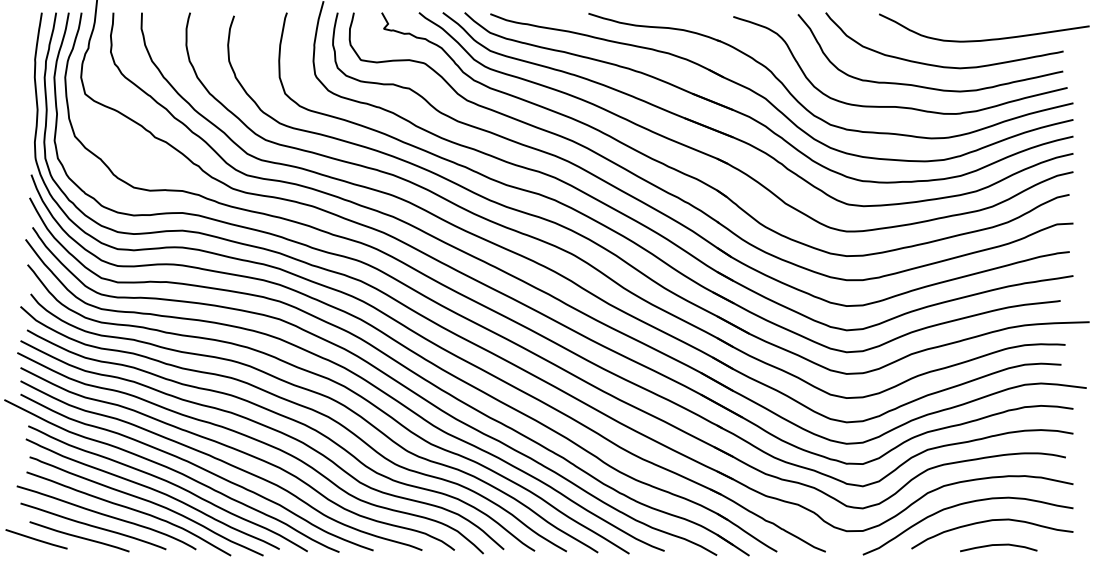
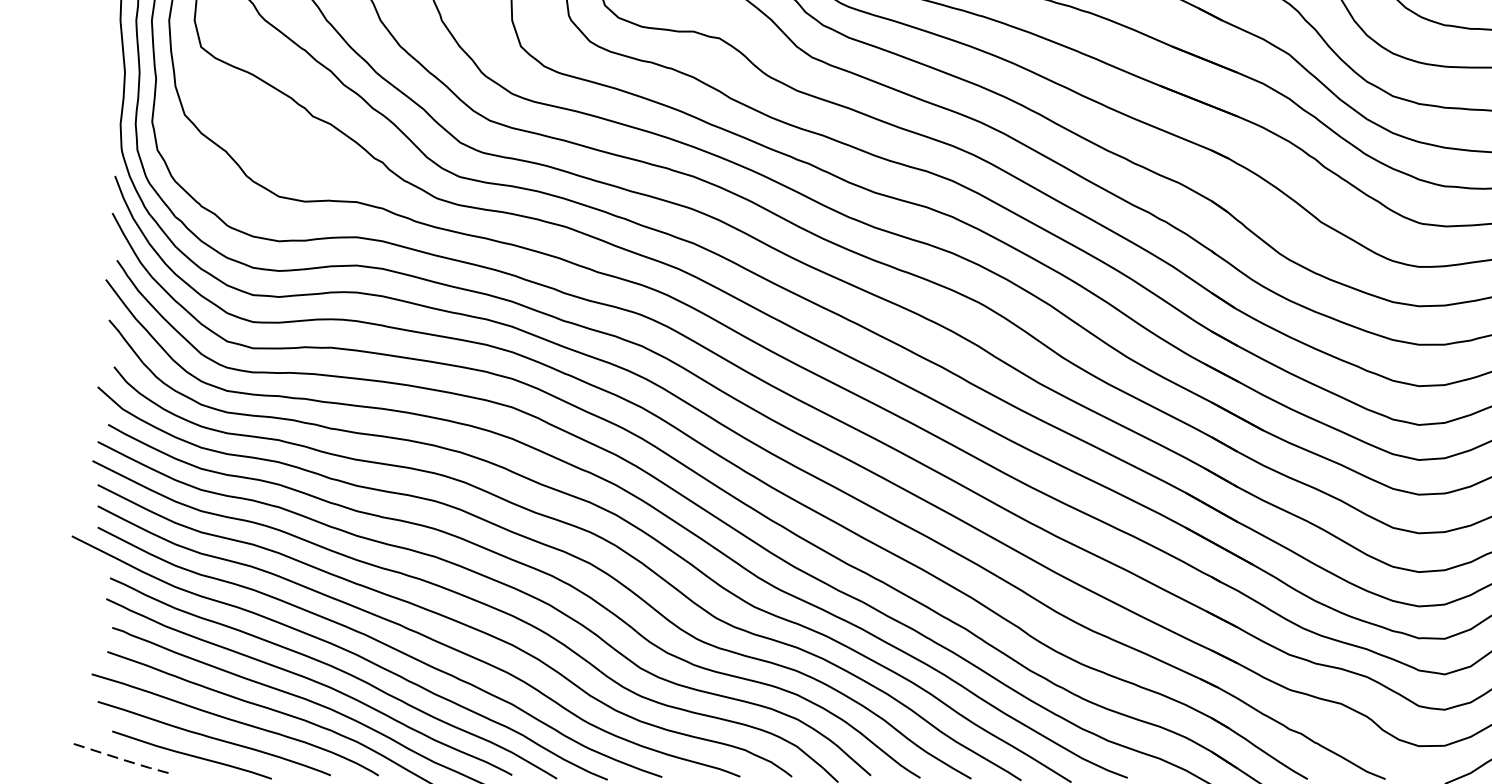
line: (36, 539) -> (123, 759), solid -> dashed

